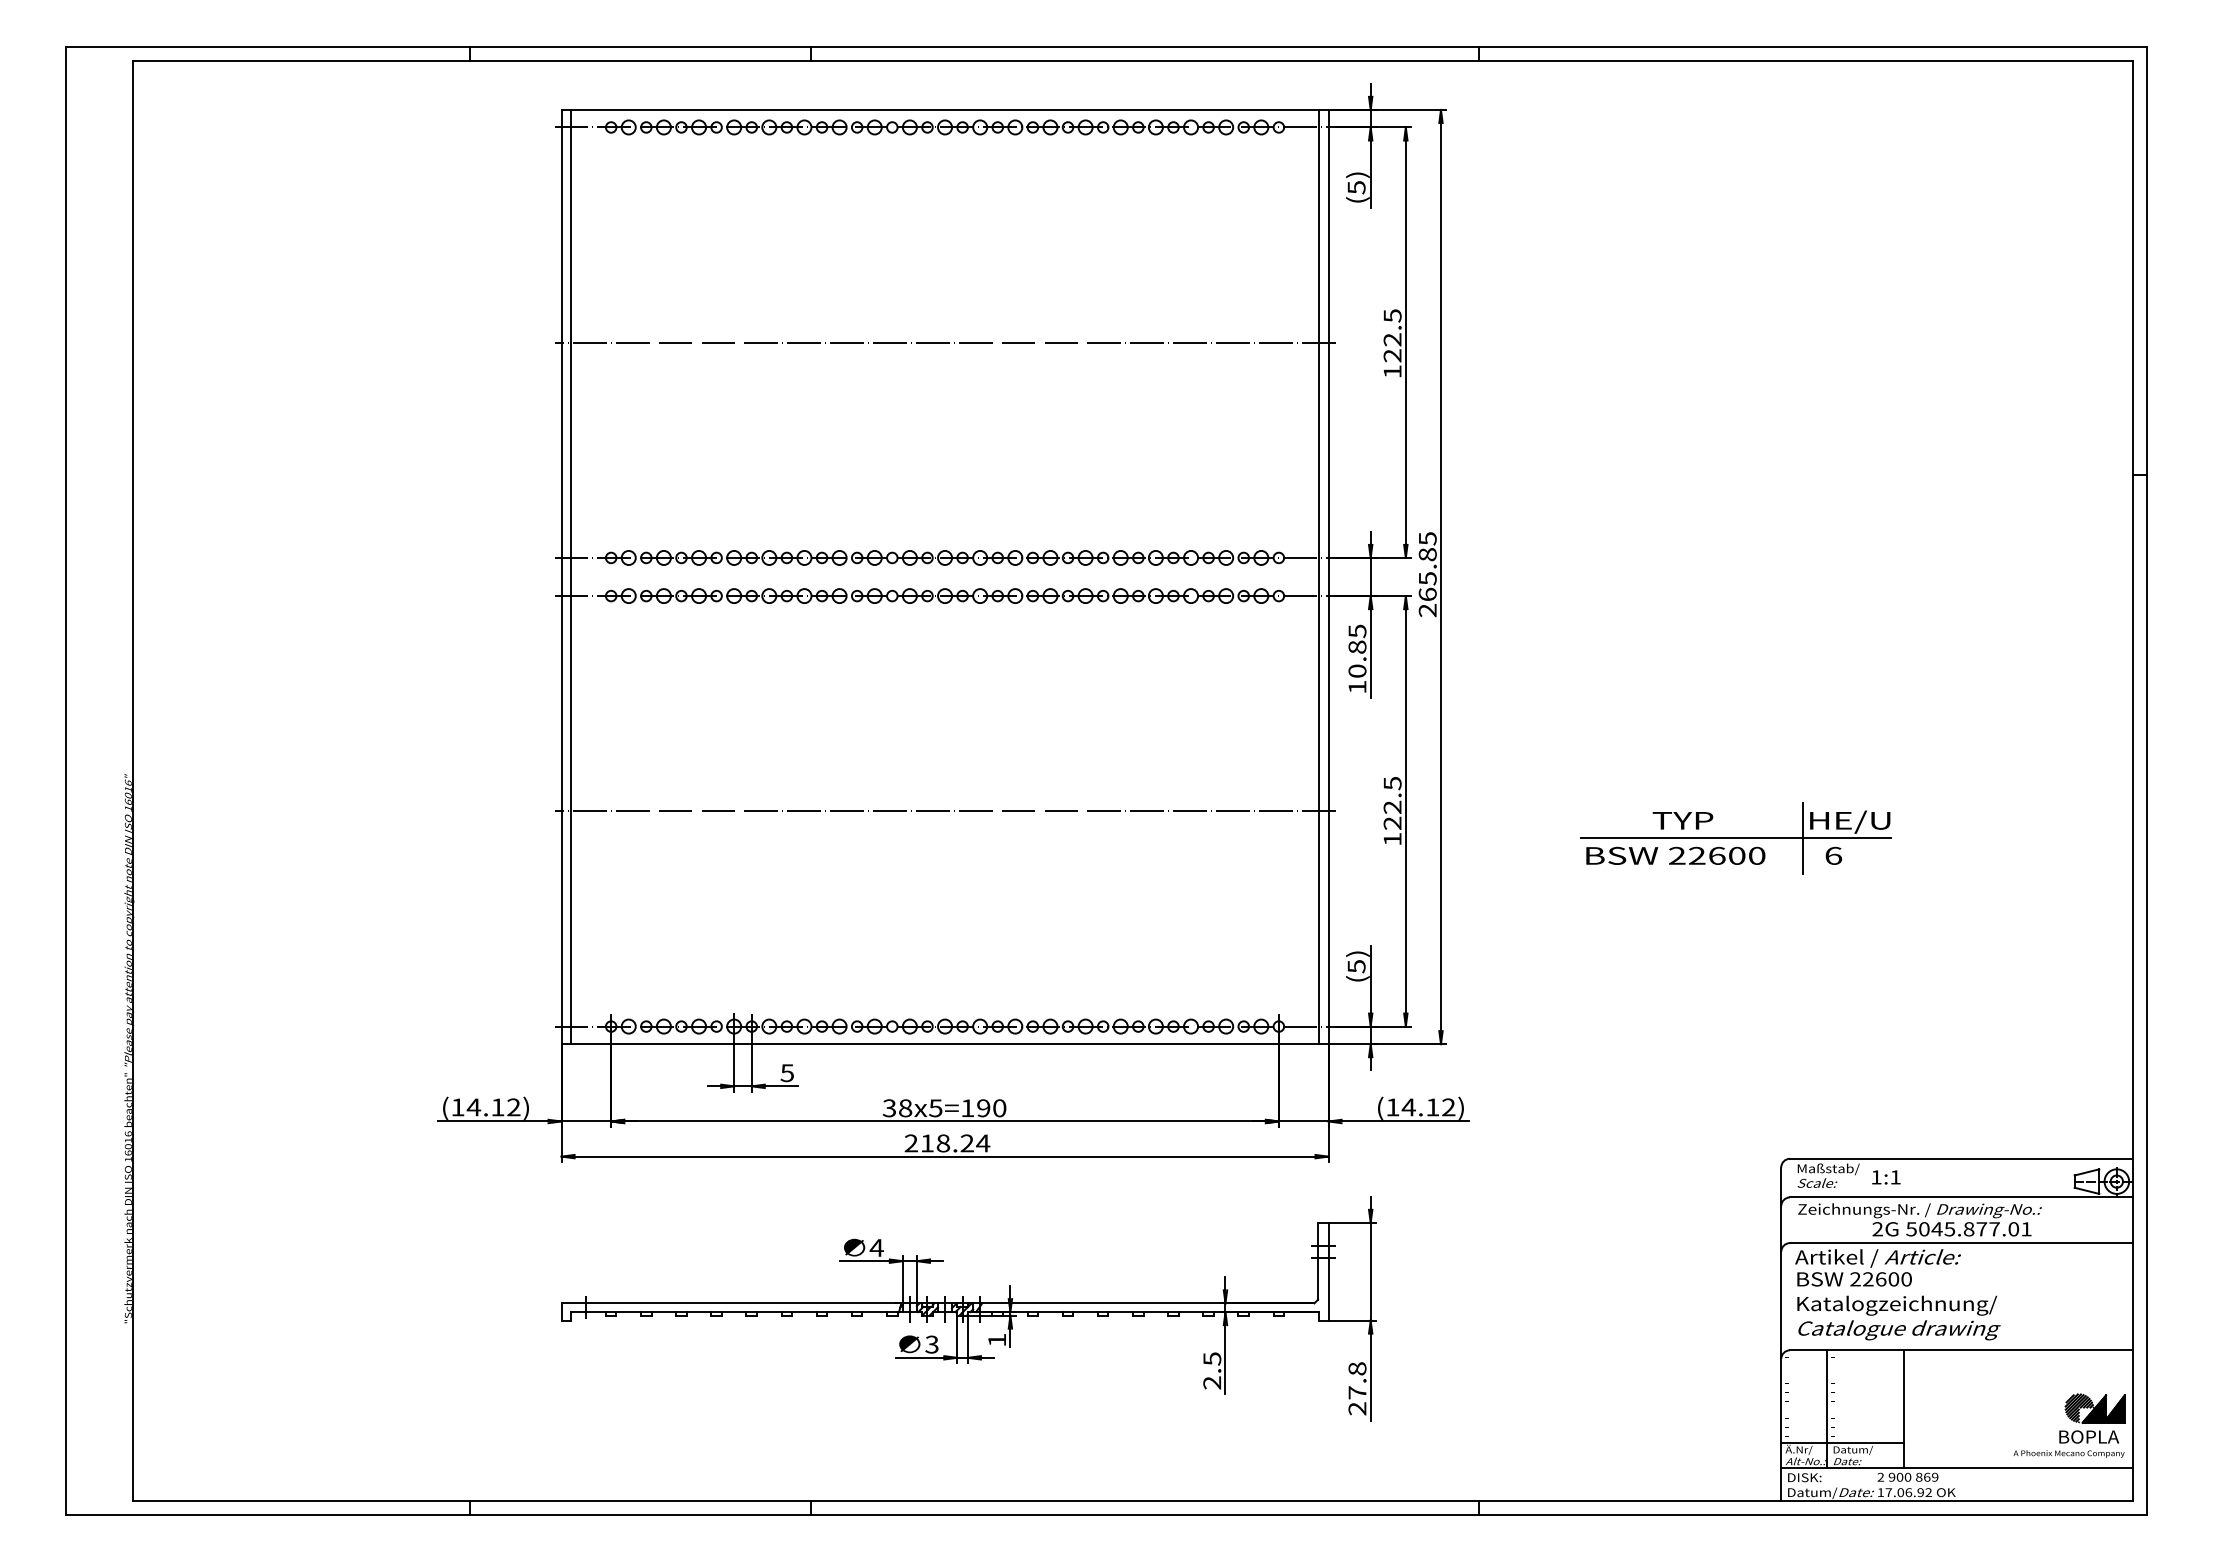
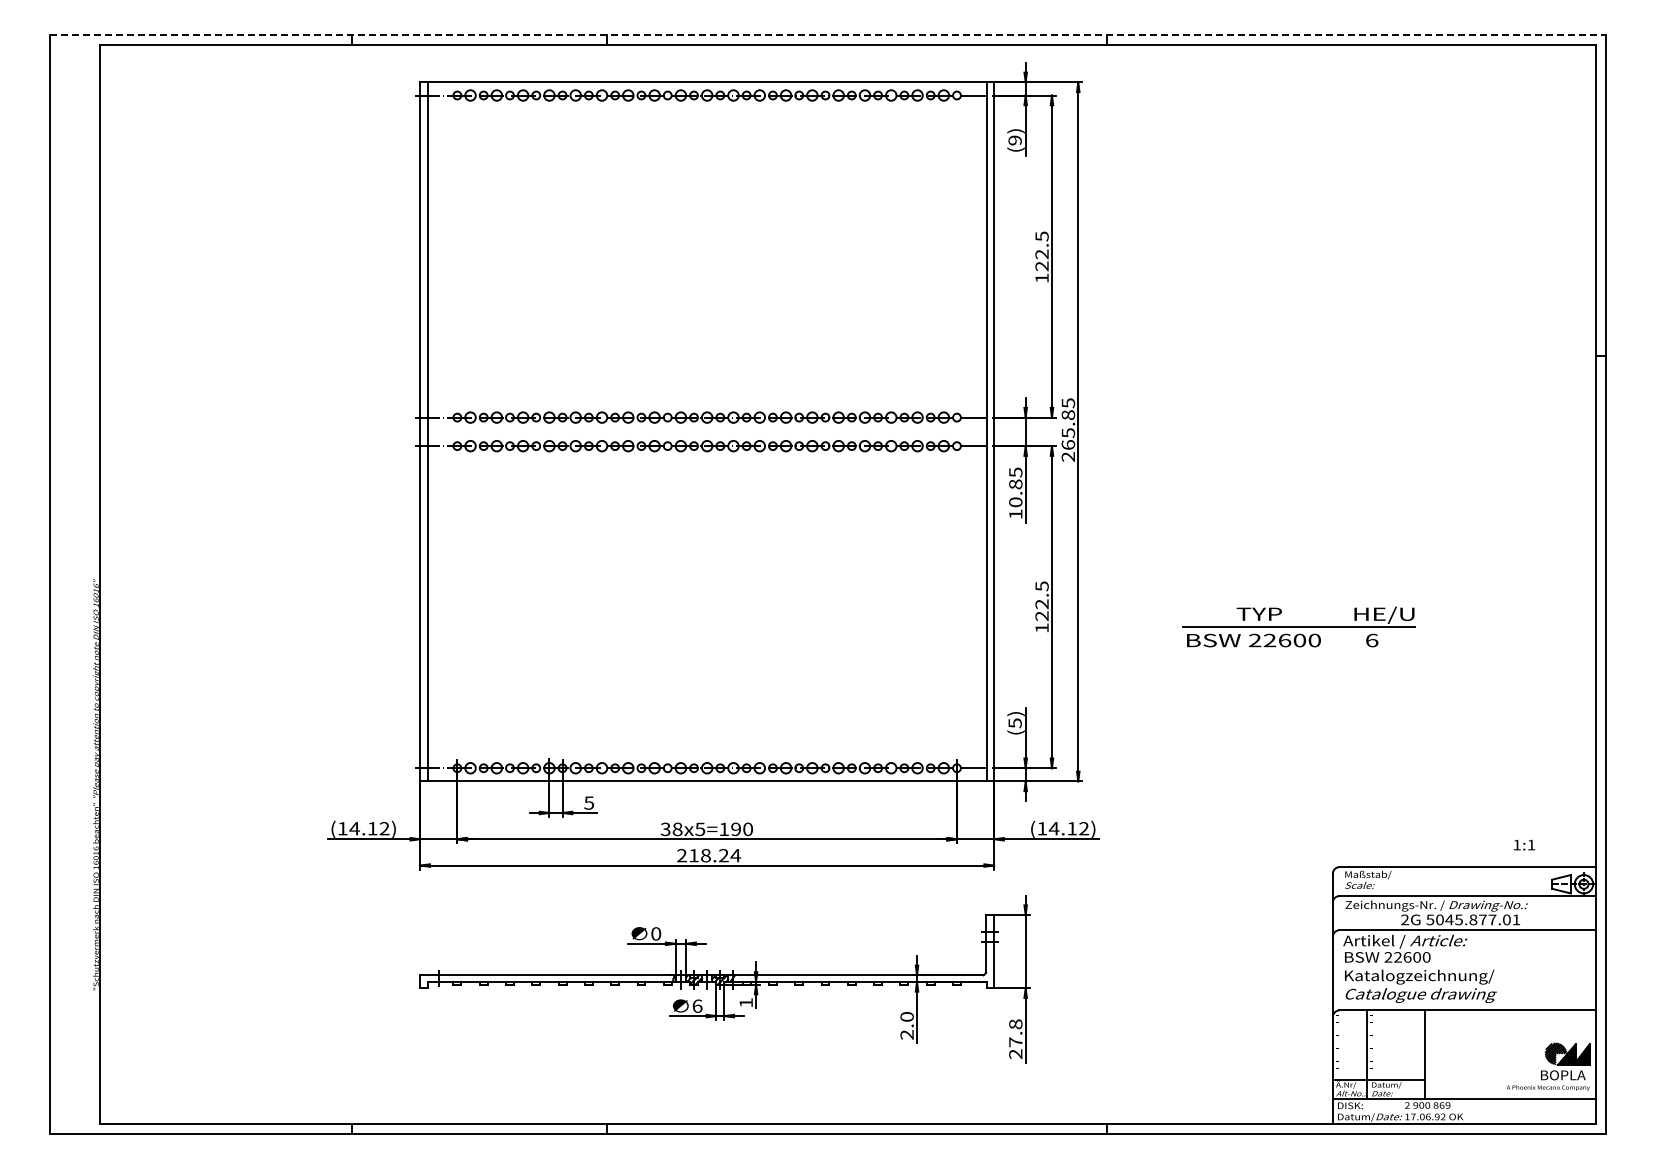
line: (1107, 45) -> (828, 34), solid -> dashed
text: (1355, 187) -> (1014, 140), (5) -> (9)
line: (945, 342) -> (707, 256), removed
line: (945, 811) -> (707, 607), removed
line: (1803, 838) -> (1349, 627), removed
text: (1886, 1176) -> (1524, 844), moved
text: (875, 1247) -> (655, 933), 4 -> 0
text: (932, 1343) -> (697, 1005), 3 -> 6
text: (1211, 1358) -> (906, 1016), 2.5 -> 2.0

